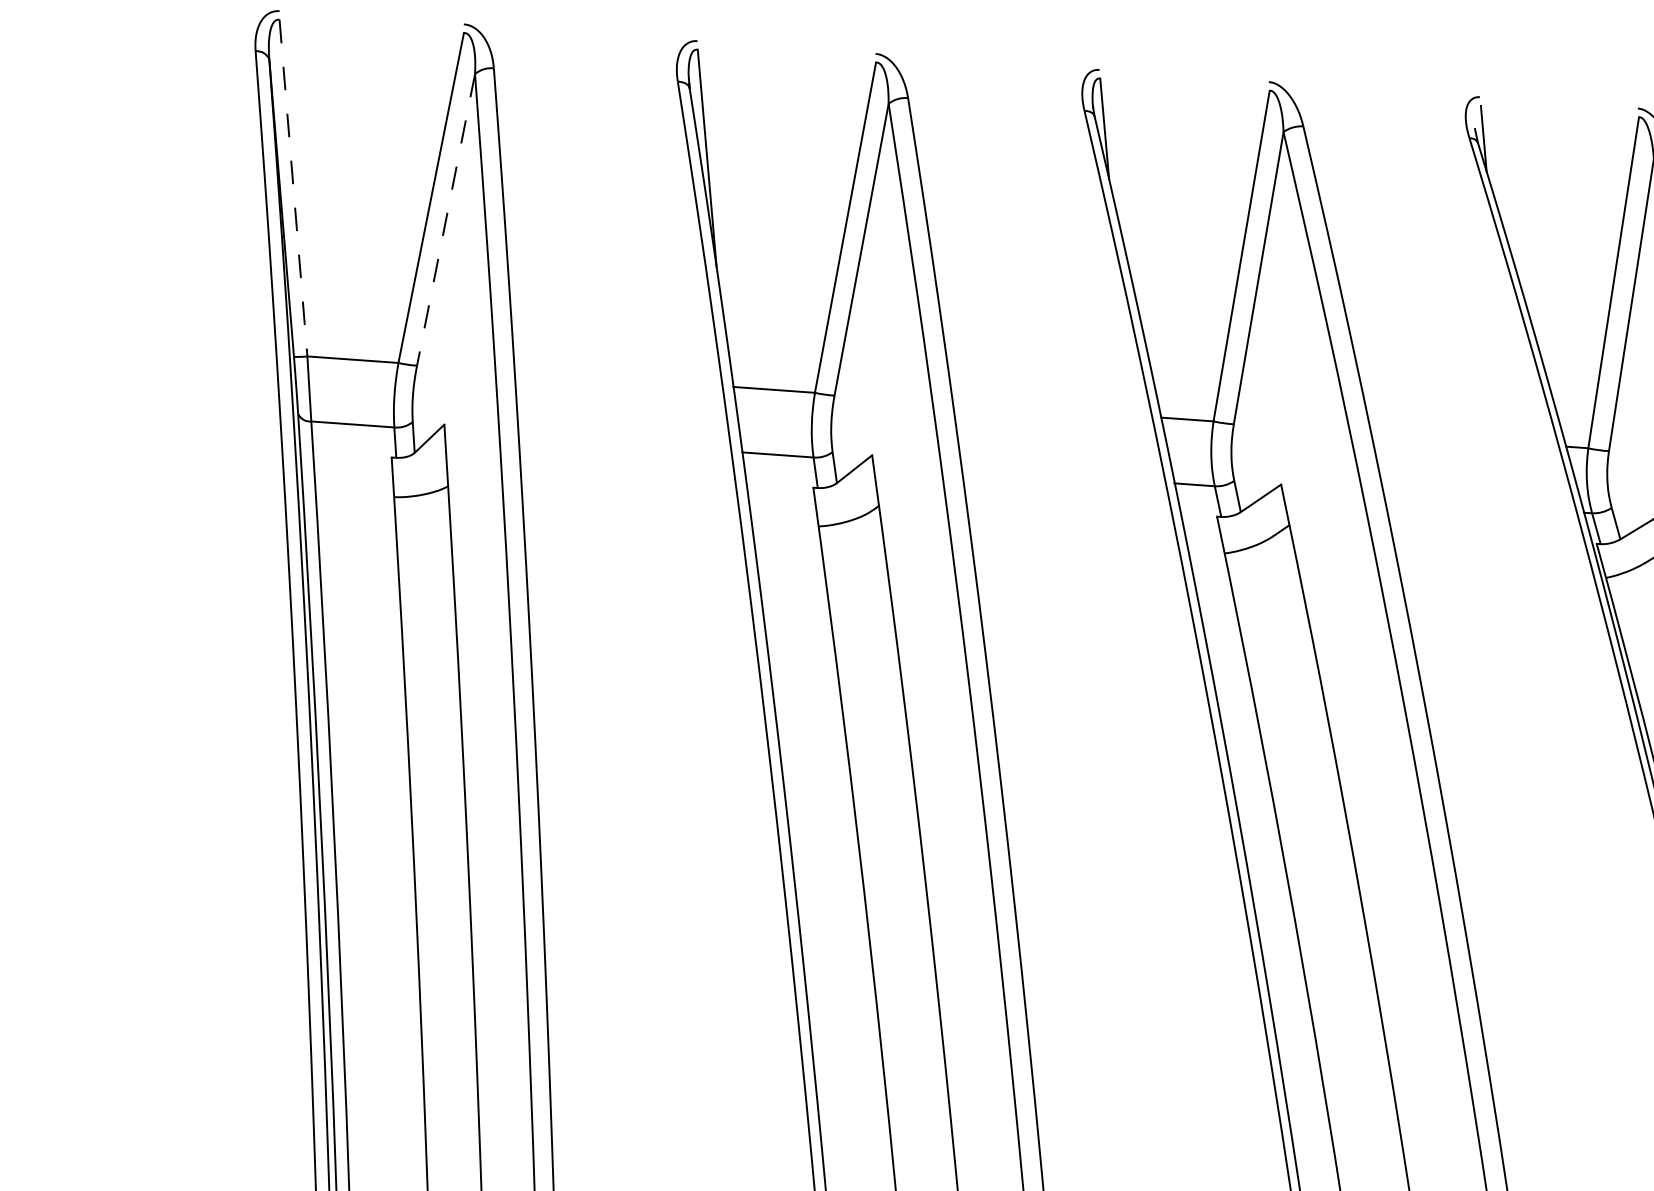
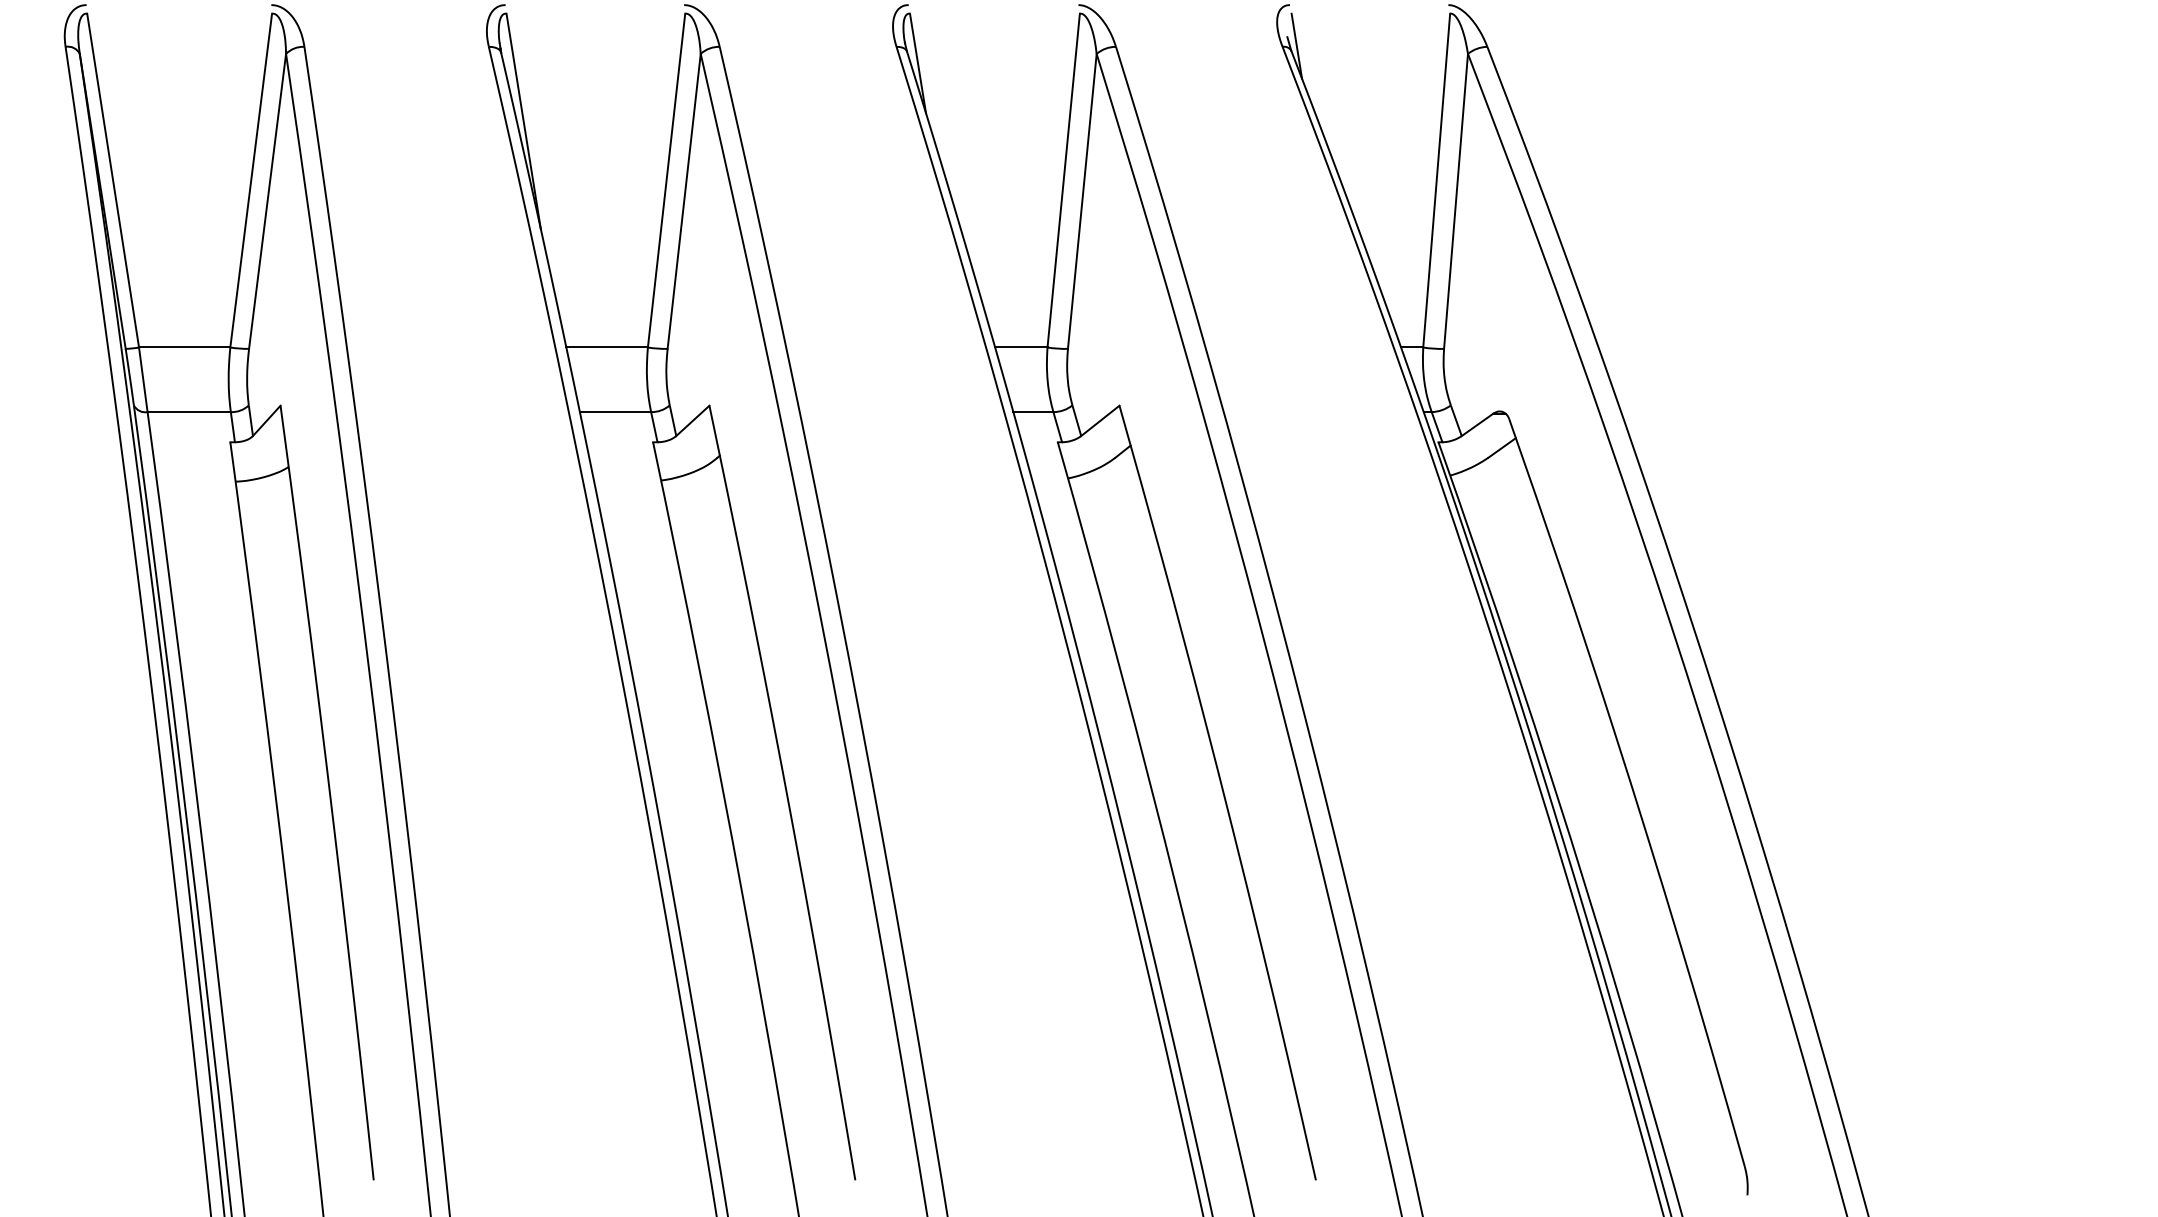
line: (293, 188) -> (113, 180), dashed -> solid
line: (445, 219) -> (267, 201), dashed -> solid

